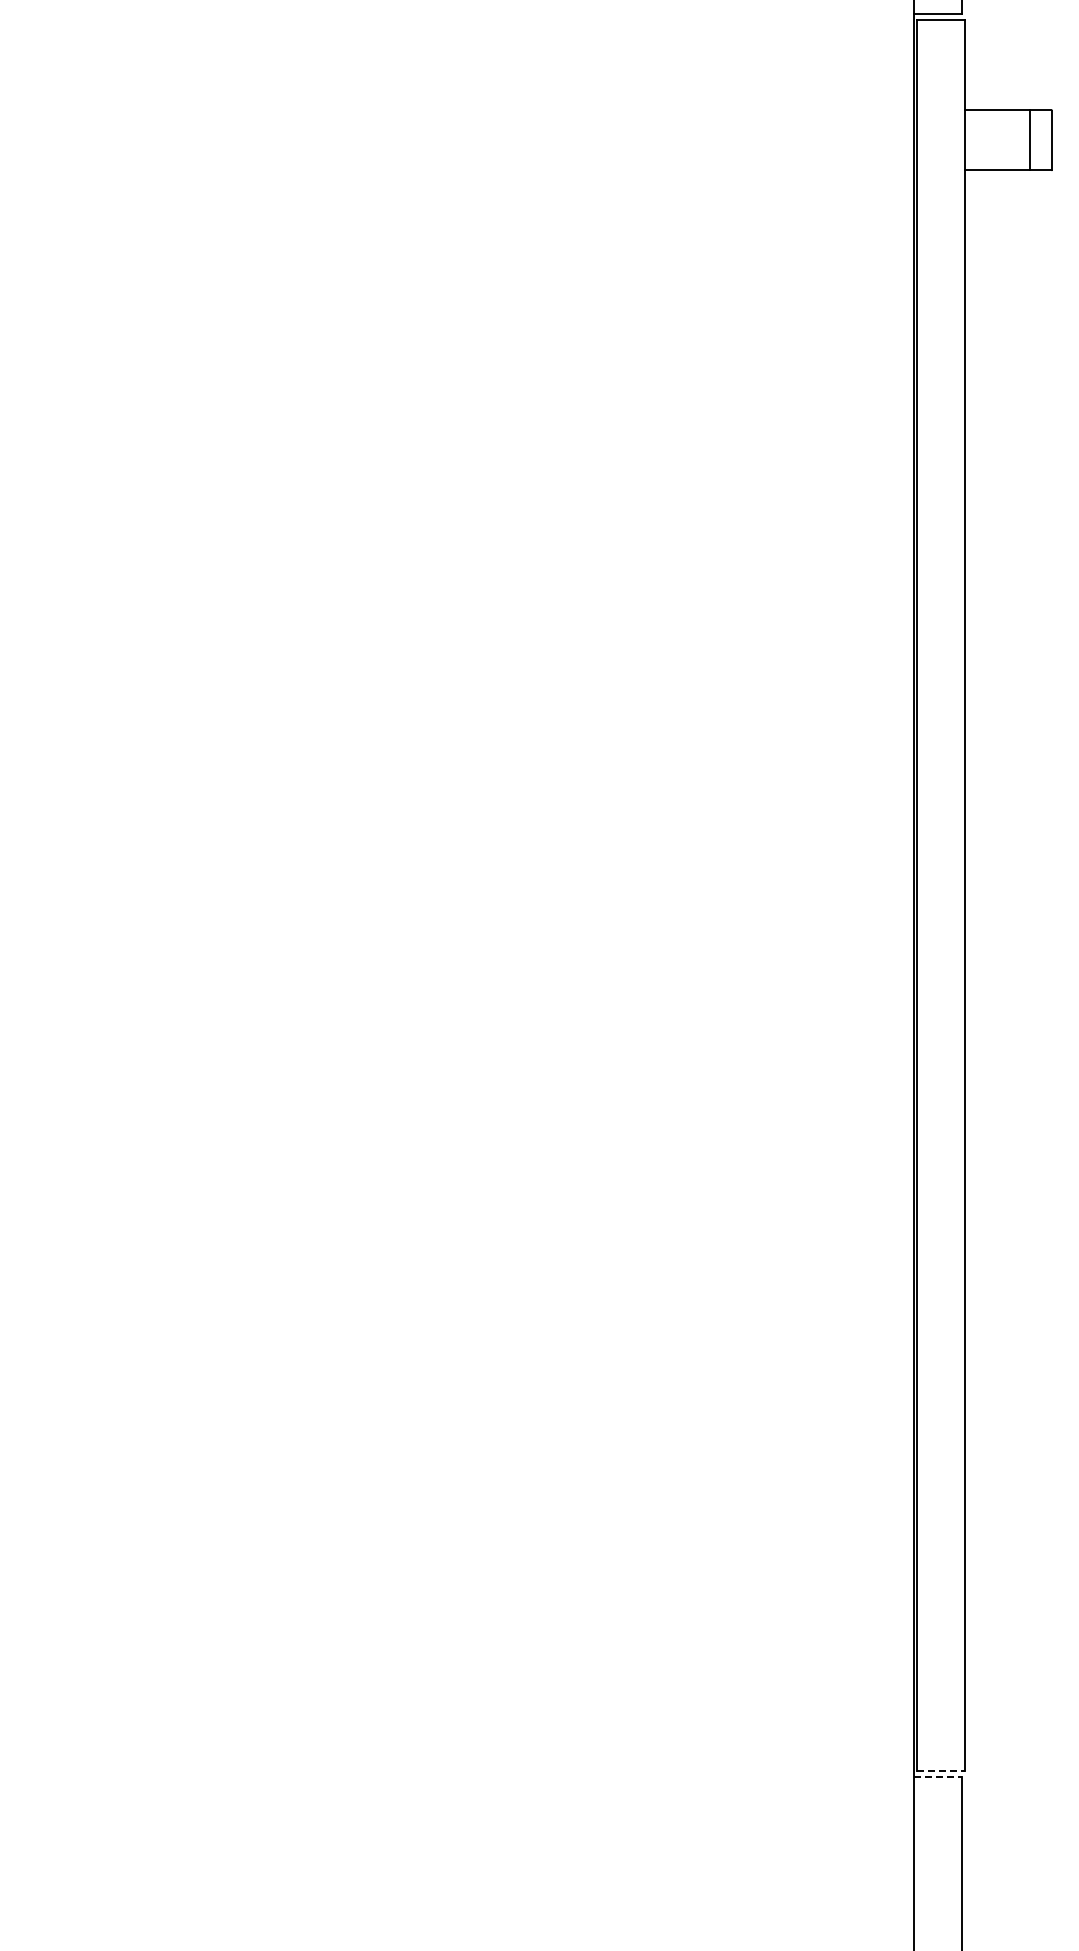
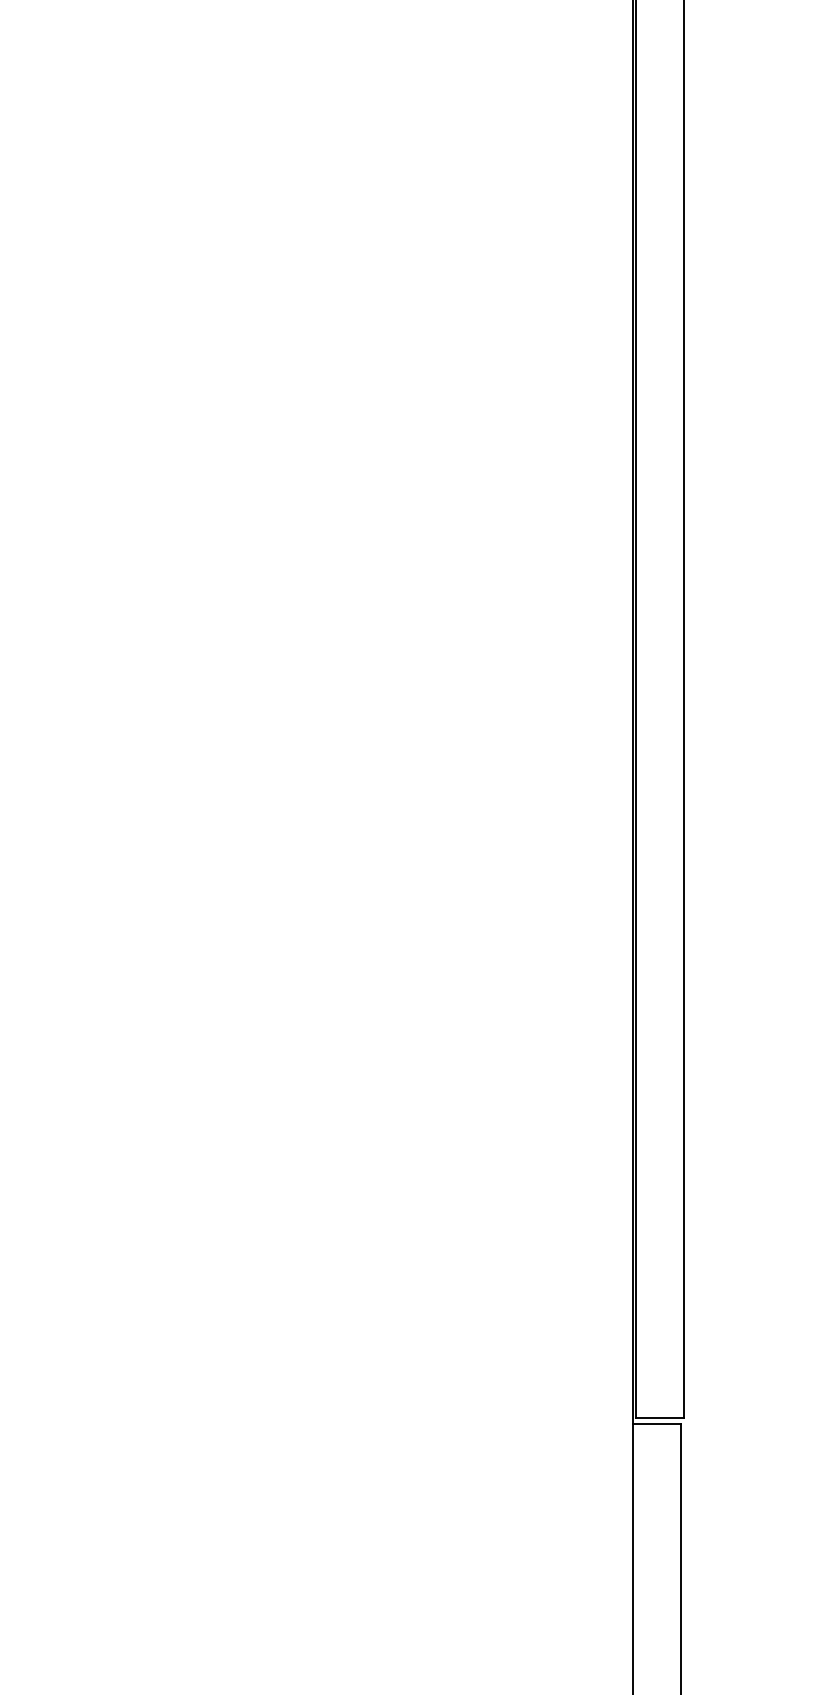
line: (941, 1771) -> (660, 1418), dashed -> solid
line: (938, 1777) -> (657, 1424), dashed -> solid

